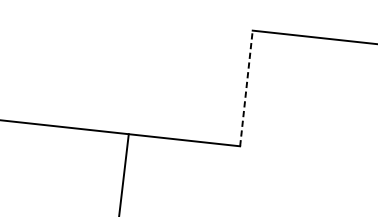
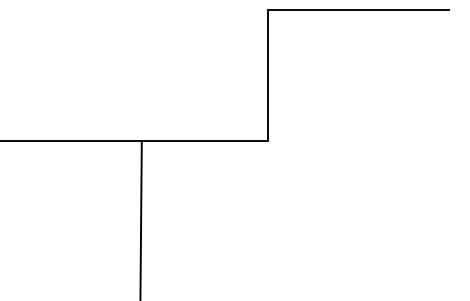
line: (246, 88) -> (267, 75), dashed -> solid

